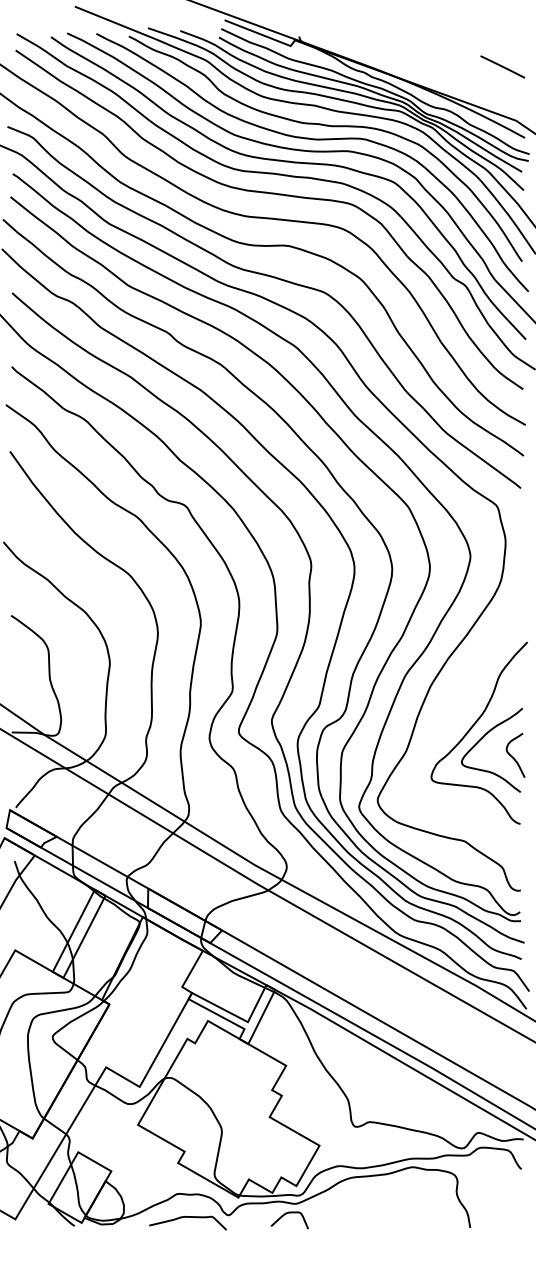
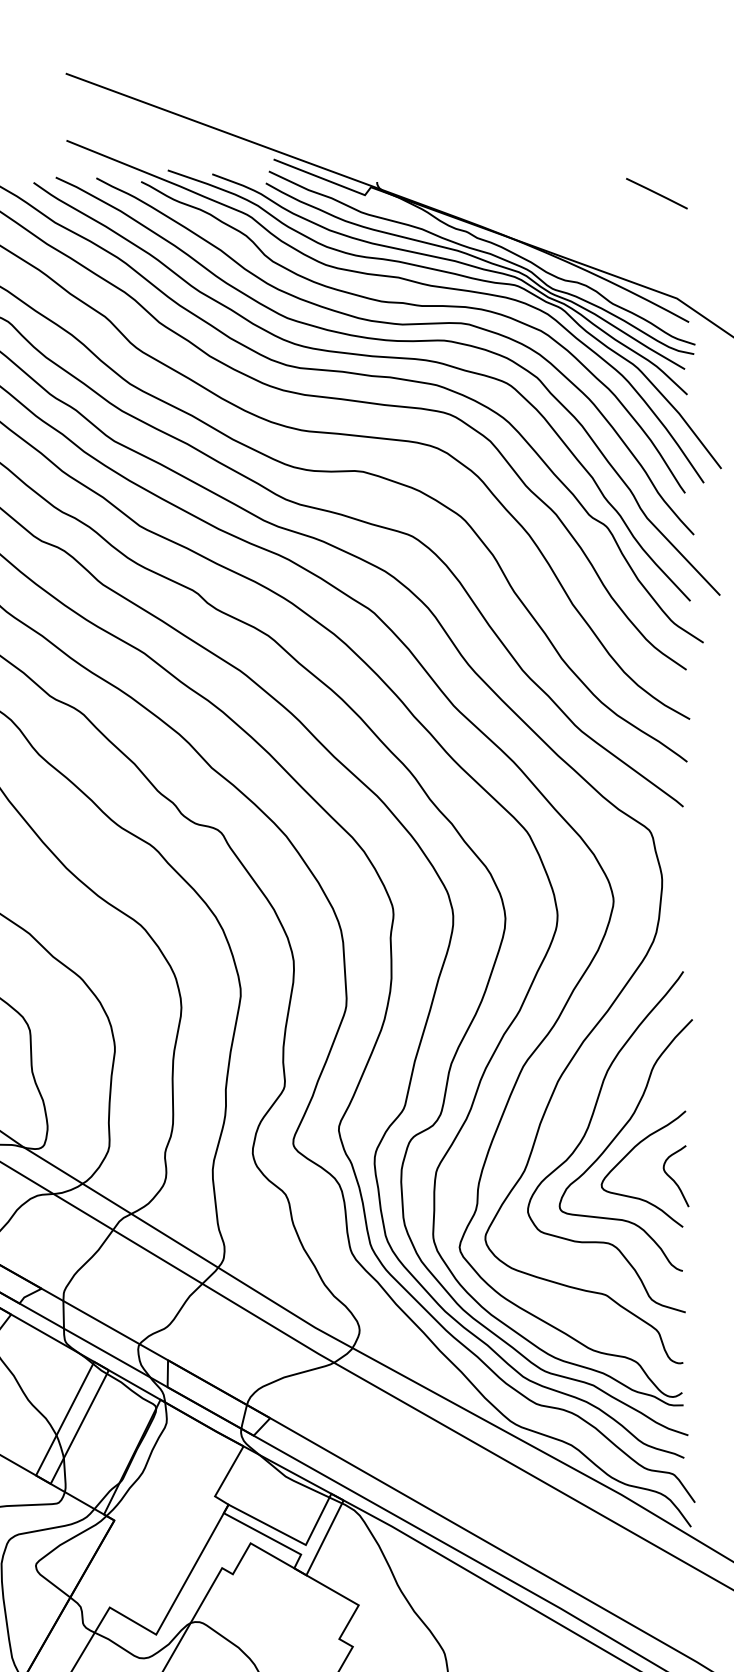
line: (502, 66) -> (656, 193), moved
curve: (451, 724) -> (587, 1133), added

